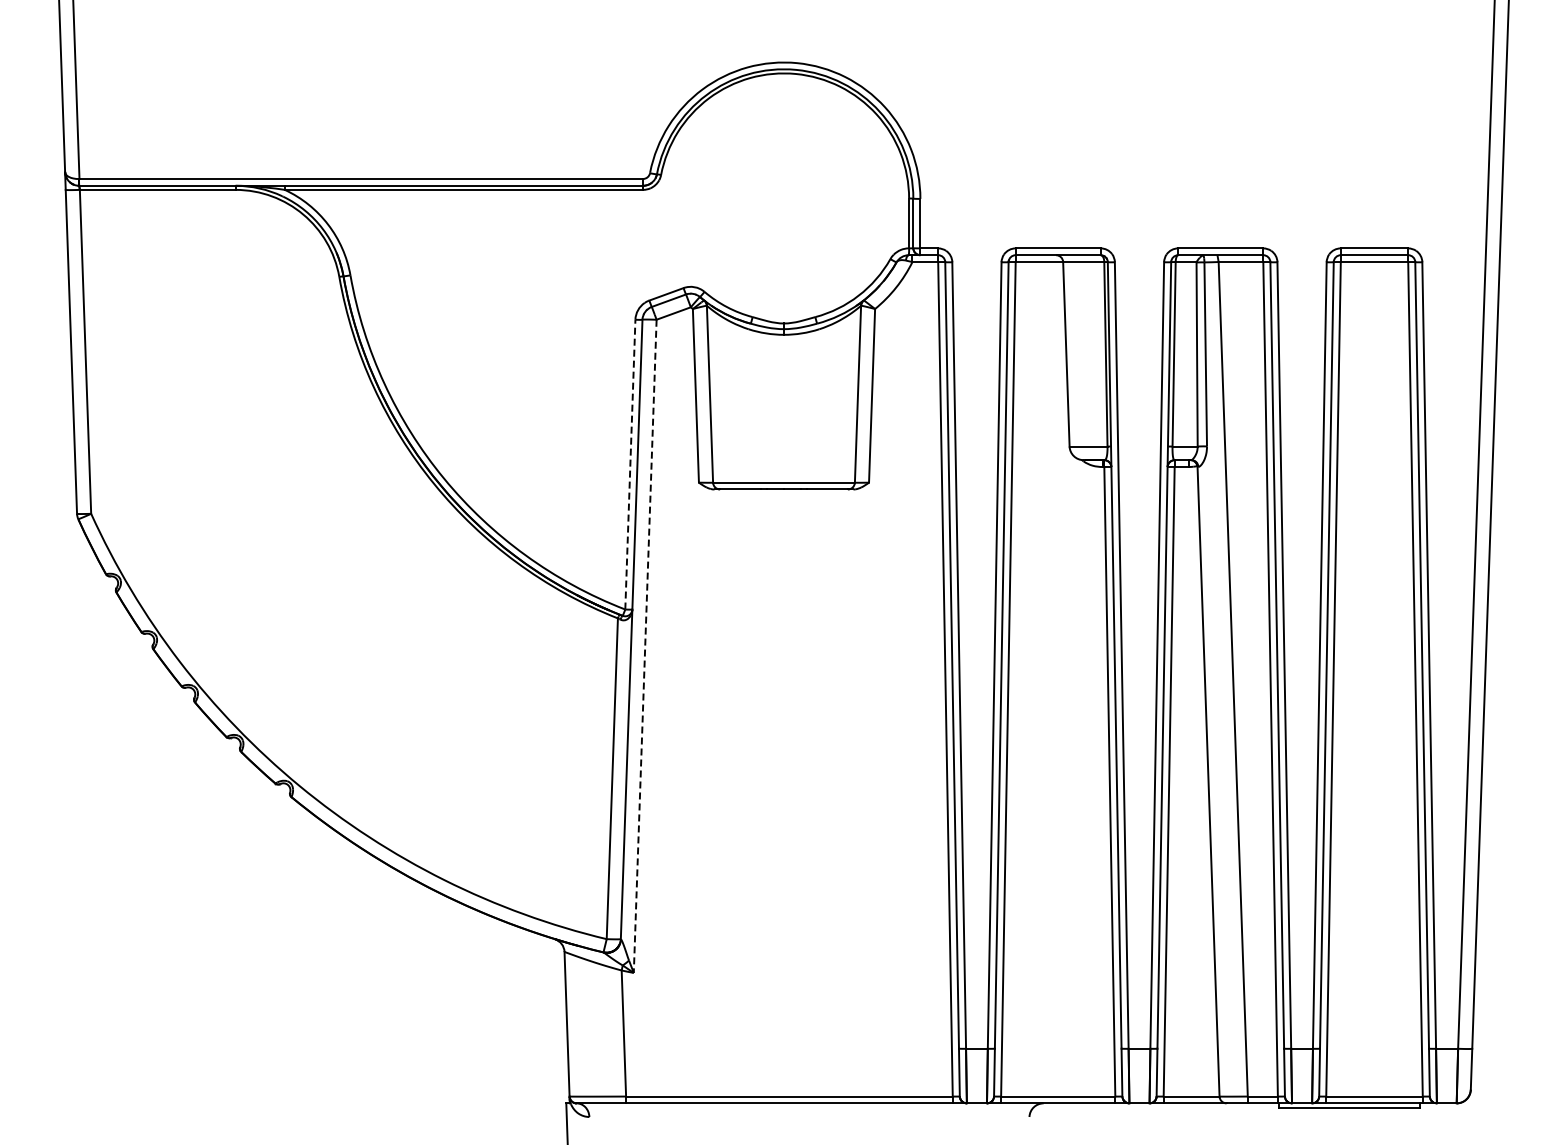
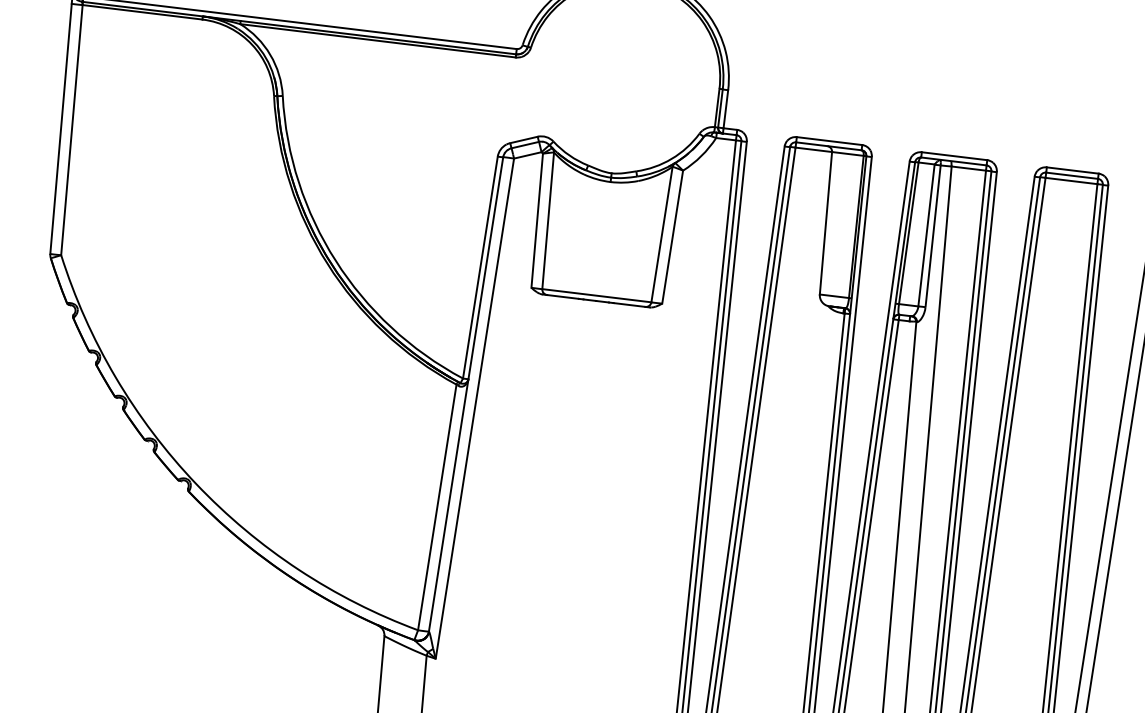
line: (630, 464) -> (480, 267), dashed -> solid
line: (645, 646) -> (475, 408), dashed -> solid

